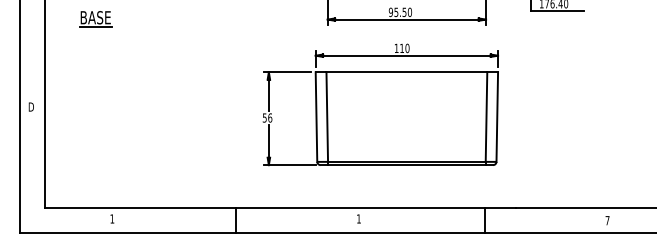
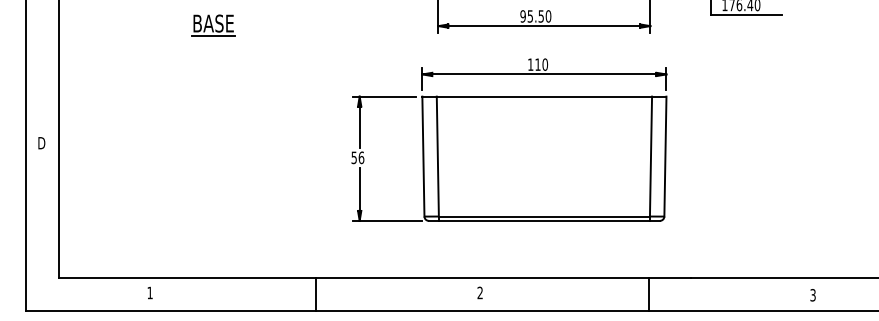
part: (95, 19) -> (213, 25), moved
text: (358, 218) -> (479, 292), 1 -> 2
text: (607, 220) -> (812, 295), 7 -> 3

